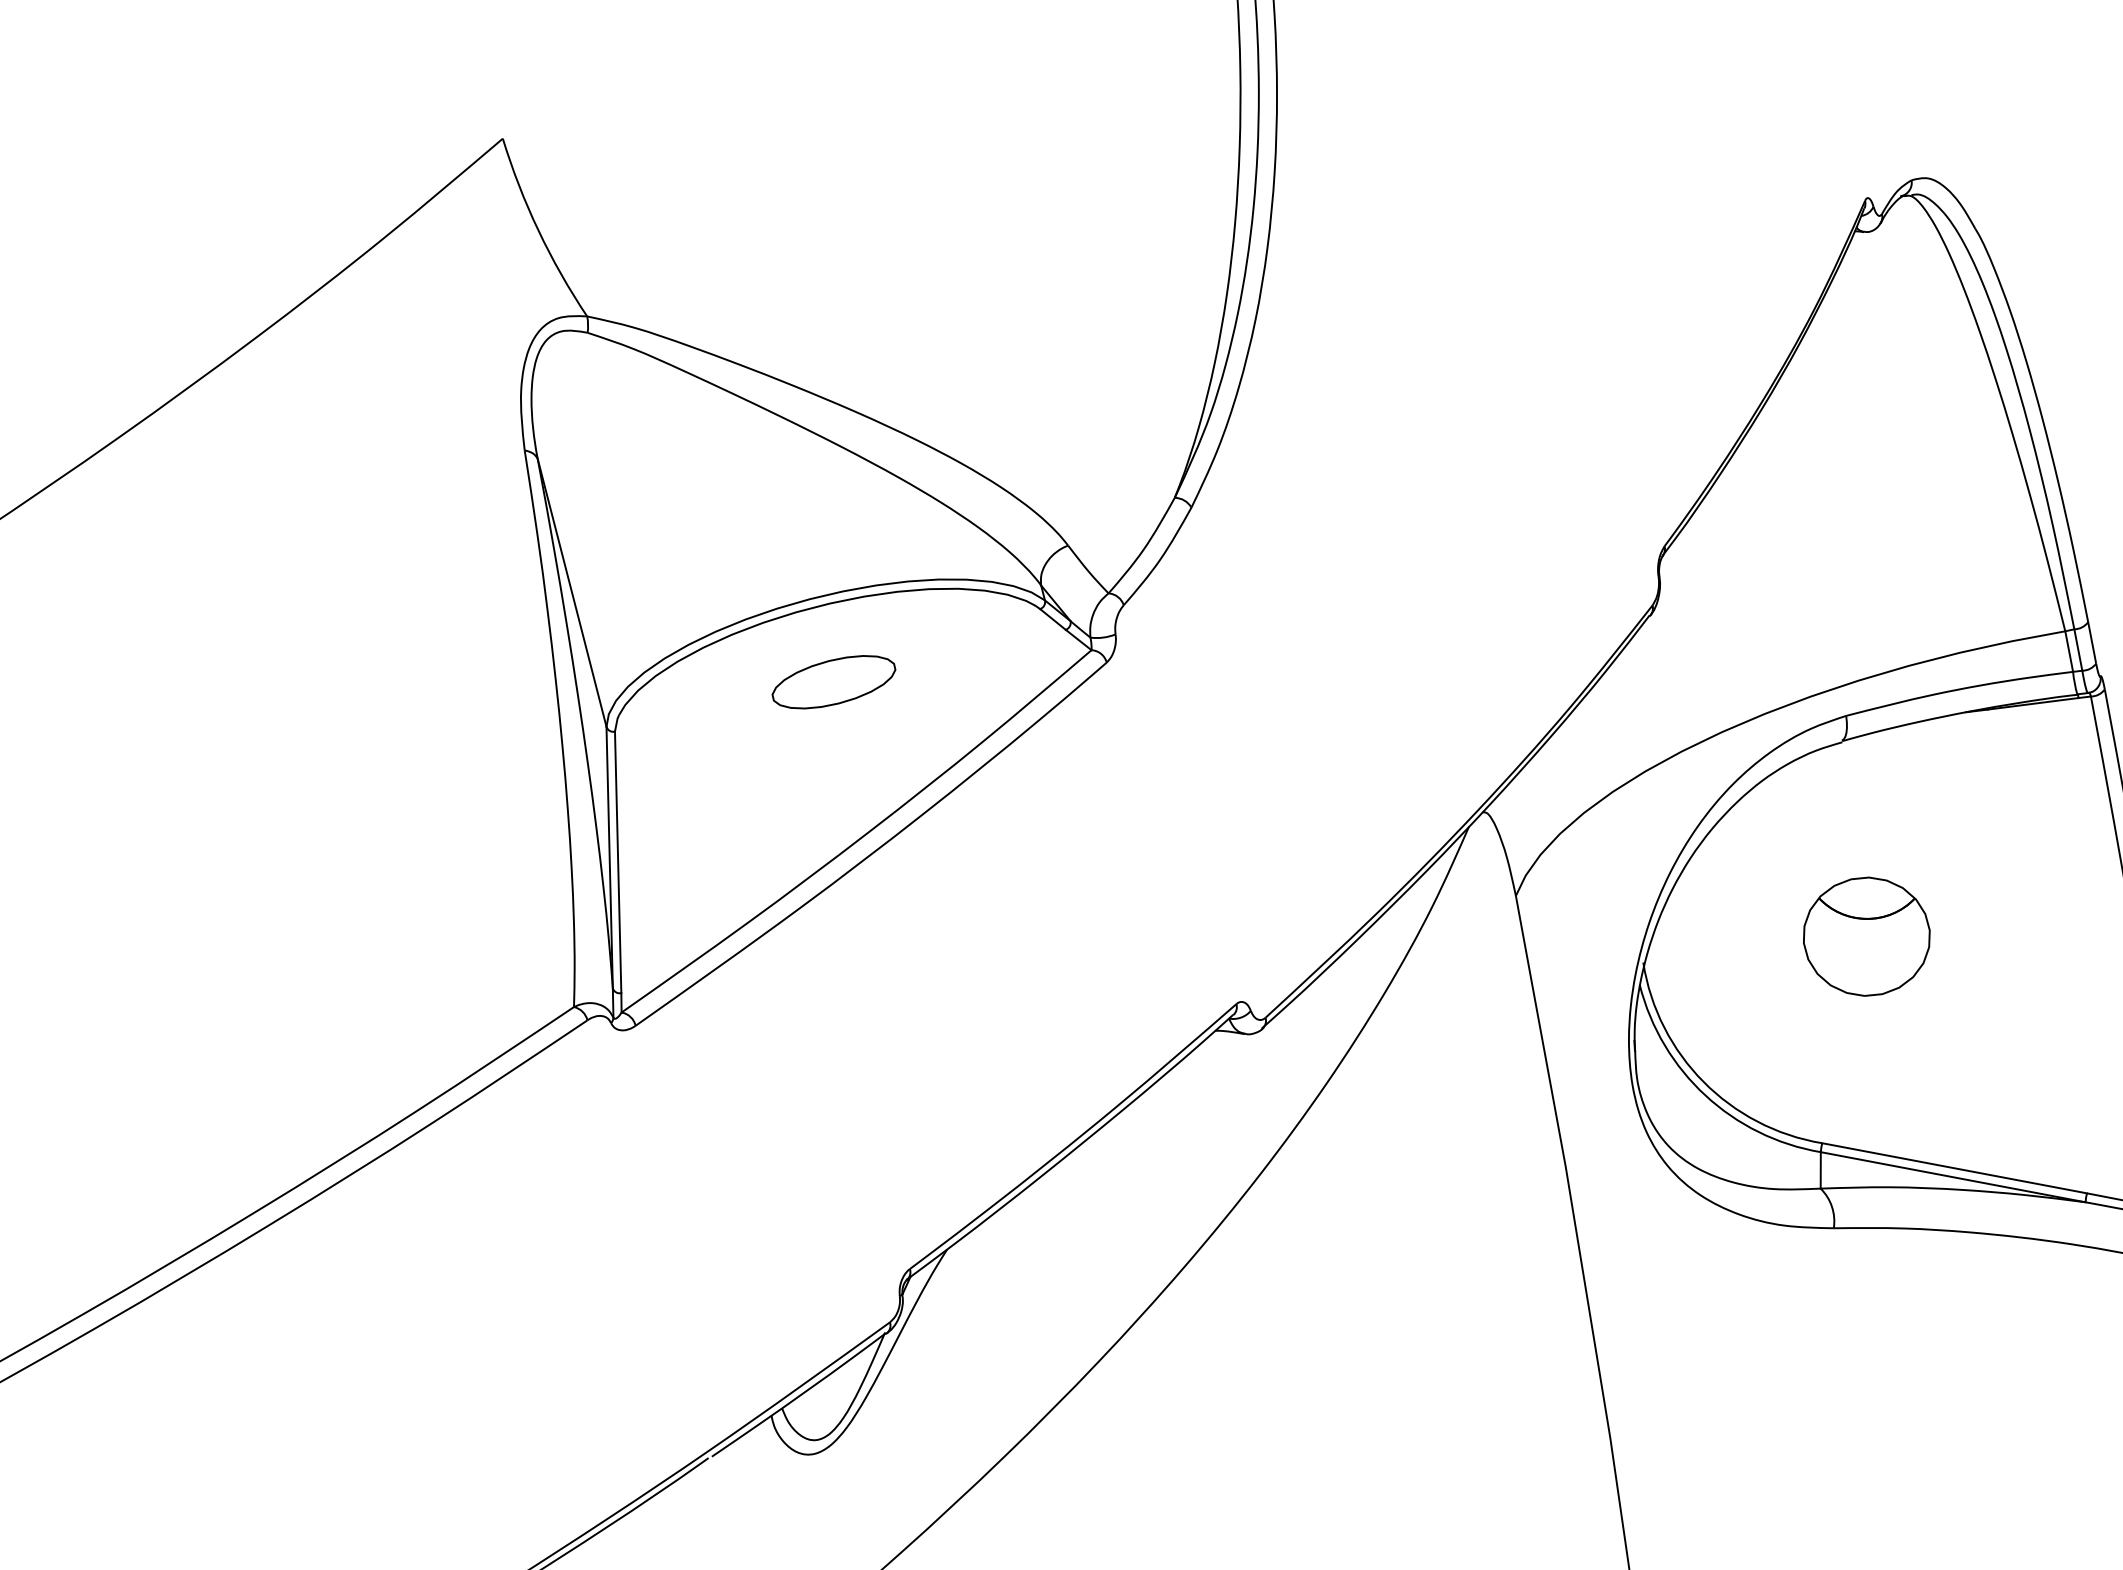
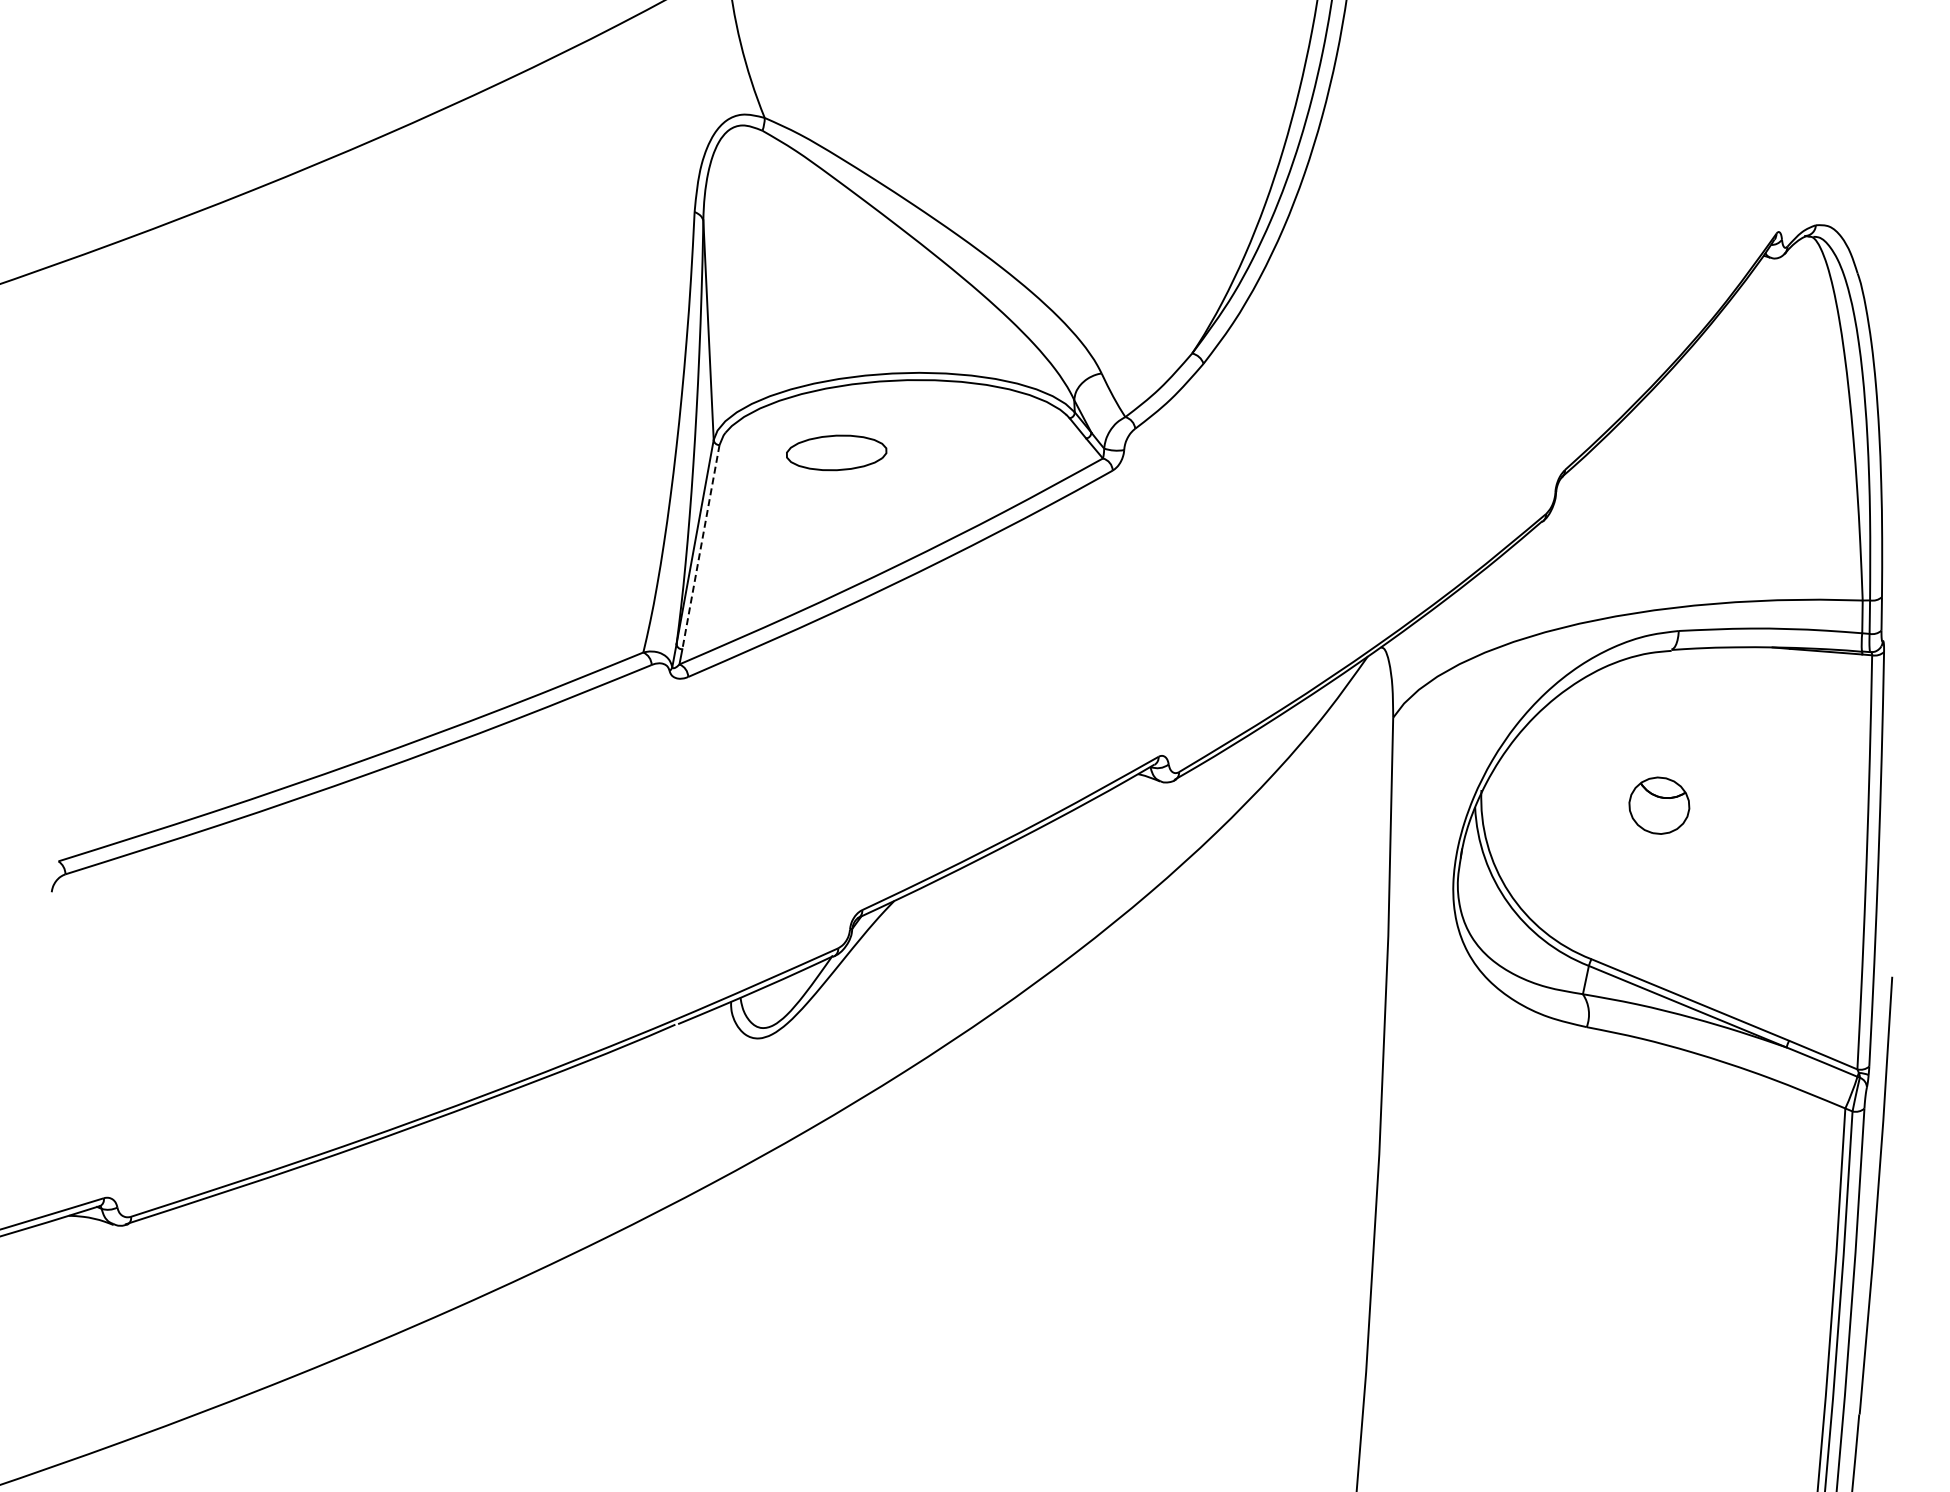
part: (833, 681) -> (836, 452), moved
line: (617, 862) -> (700, 547), solid -> dashed
part: (1866, 936) -> (1659, 805), size x0.6

